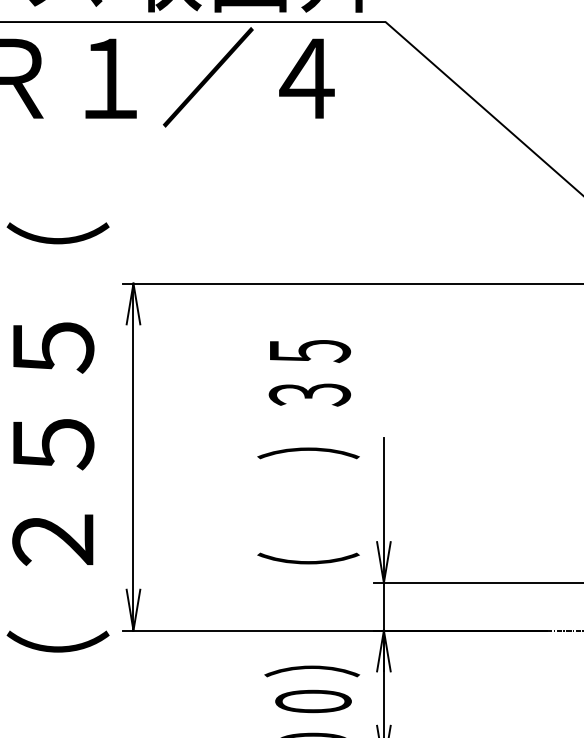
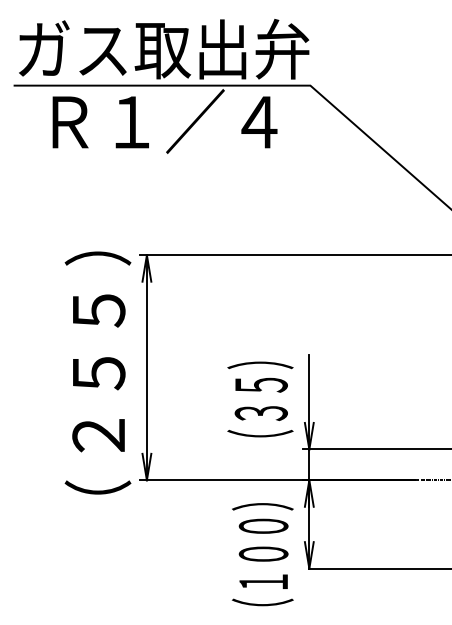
text: (57, 260) -> (97, 240), （ -> ）
text: (308, 371) -> (260, 398), moved
text: (52, 444) -> (98, 373), moved

